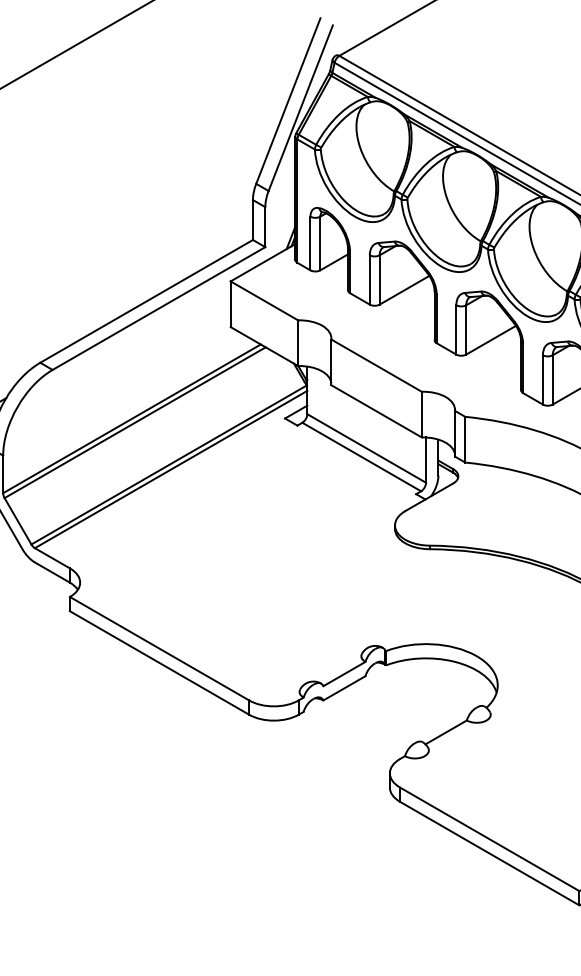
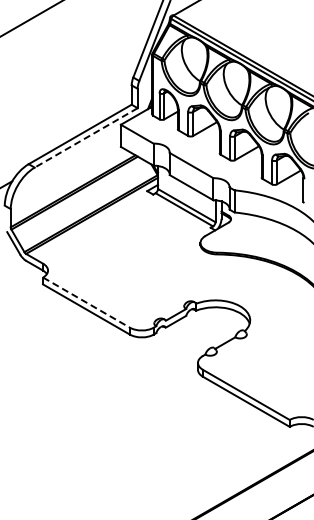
line: (157, 309) -> (85, 138), solid -> dashed
line: (159, 648) -> (86, 302), solid -> dashed

